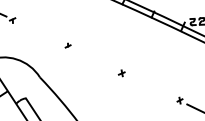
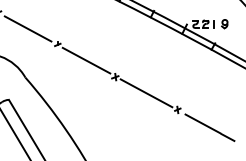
line: (39, 32) -> (27, 28), added
line: (94, 59) -> (86, 60), added
line: (150, 86) -> (146, 93), added

